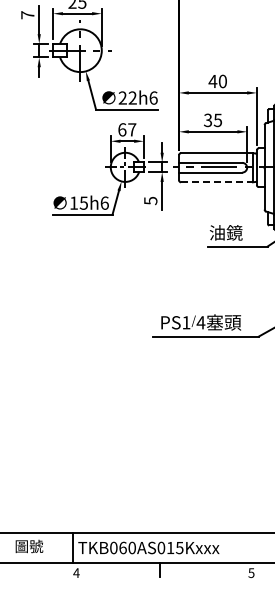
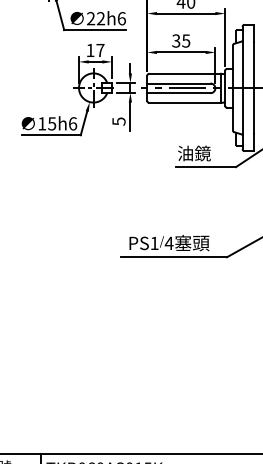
text: (122, 129) -> (90, 50), 67 -> 17
line: (217, 182) -> (185, 103), dashed -> solid

